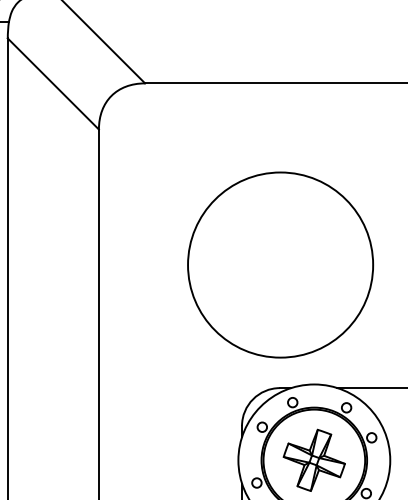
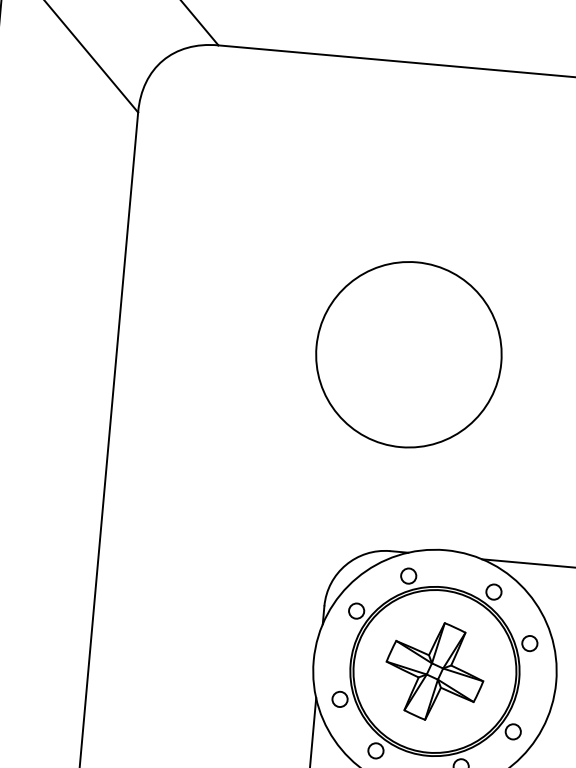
circle: (280, 264) -> (408, 353), size x0.62

